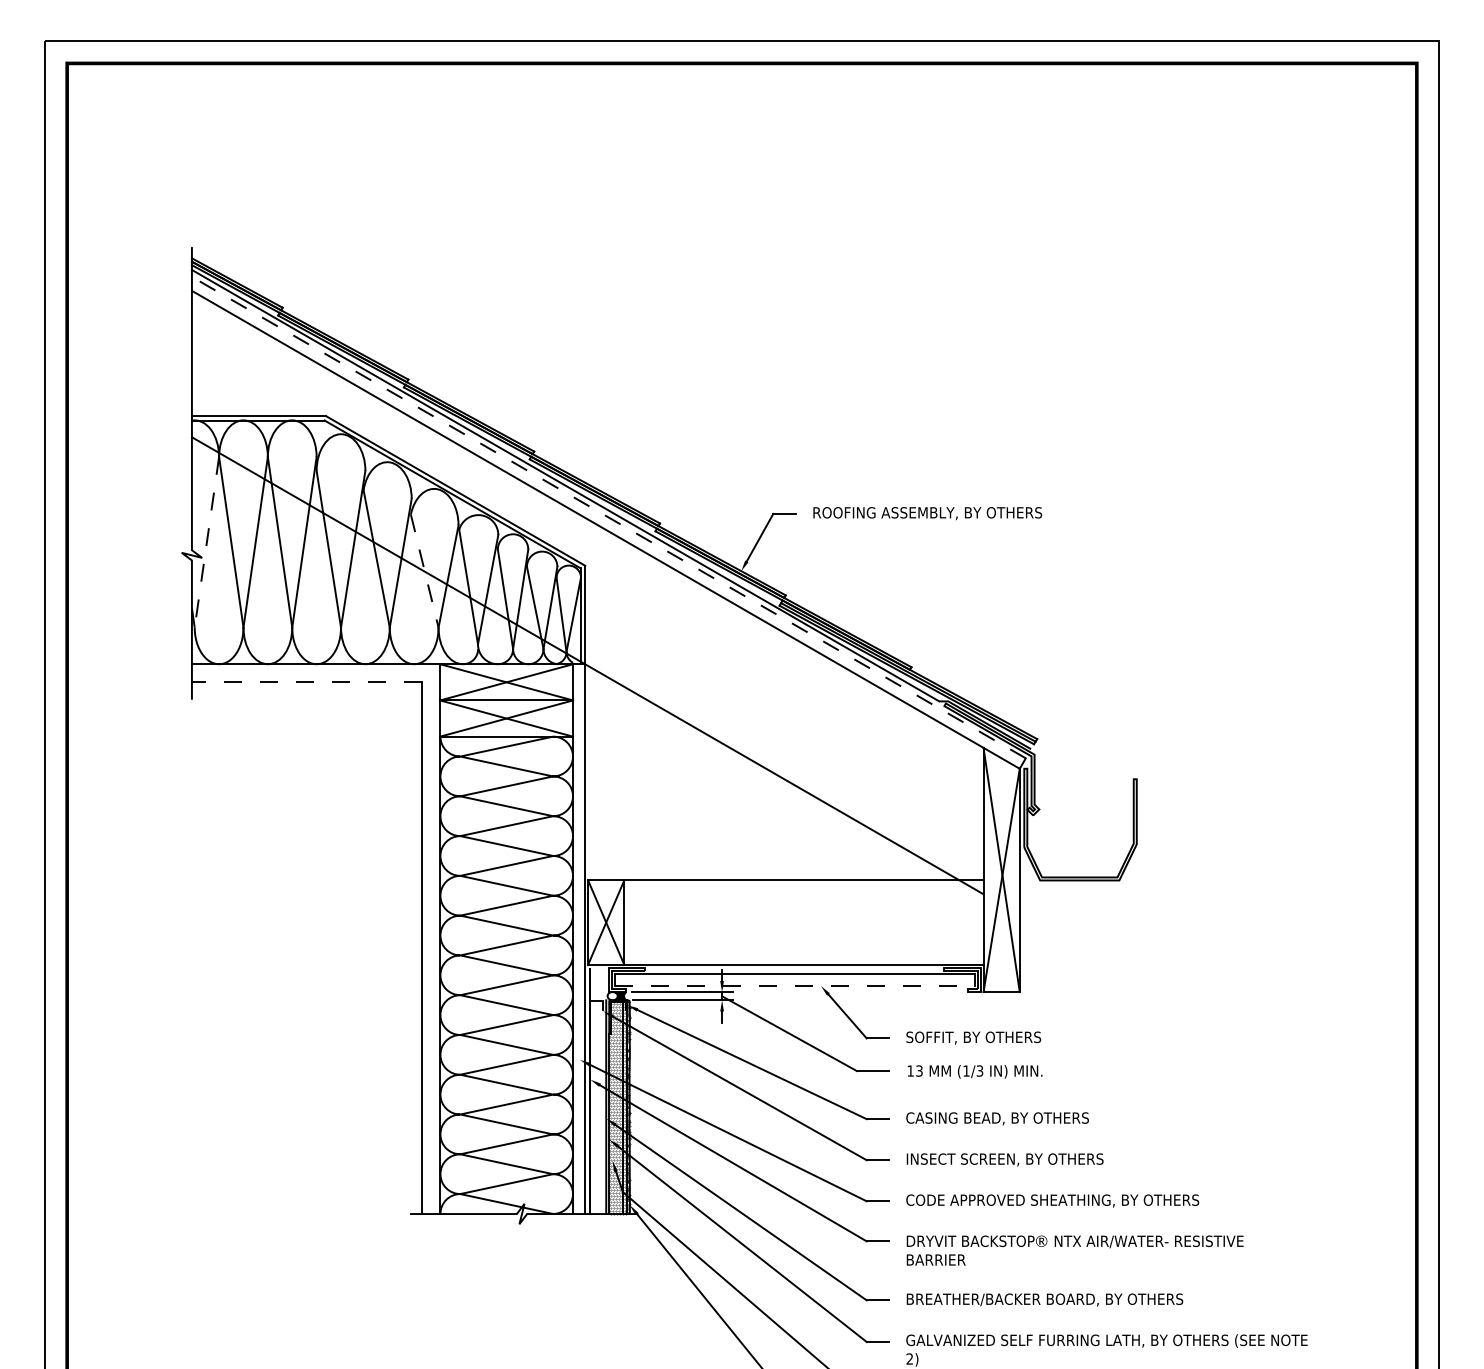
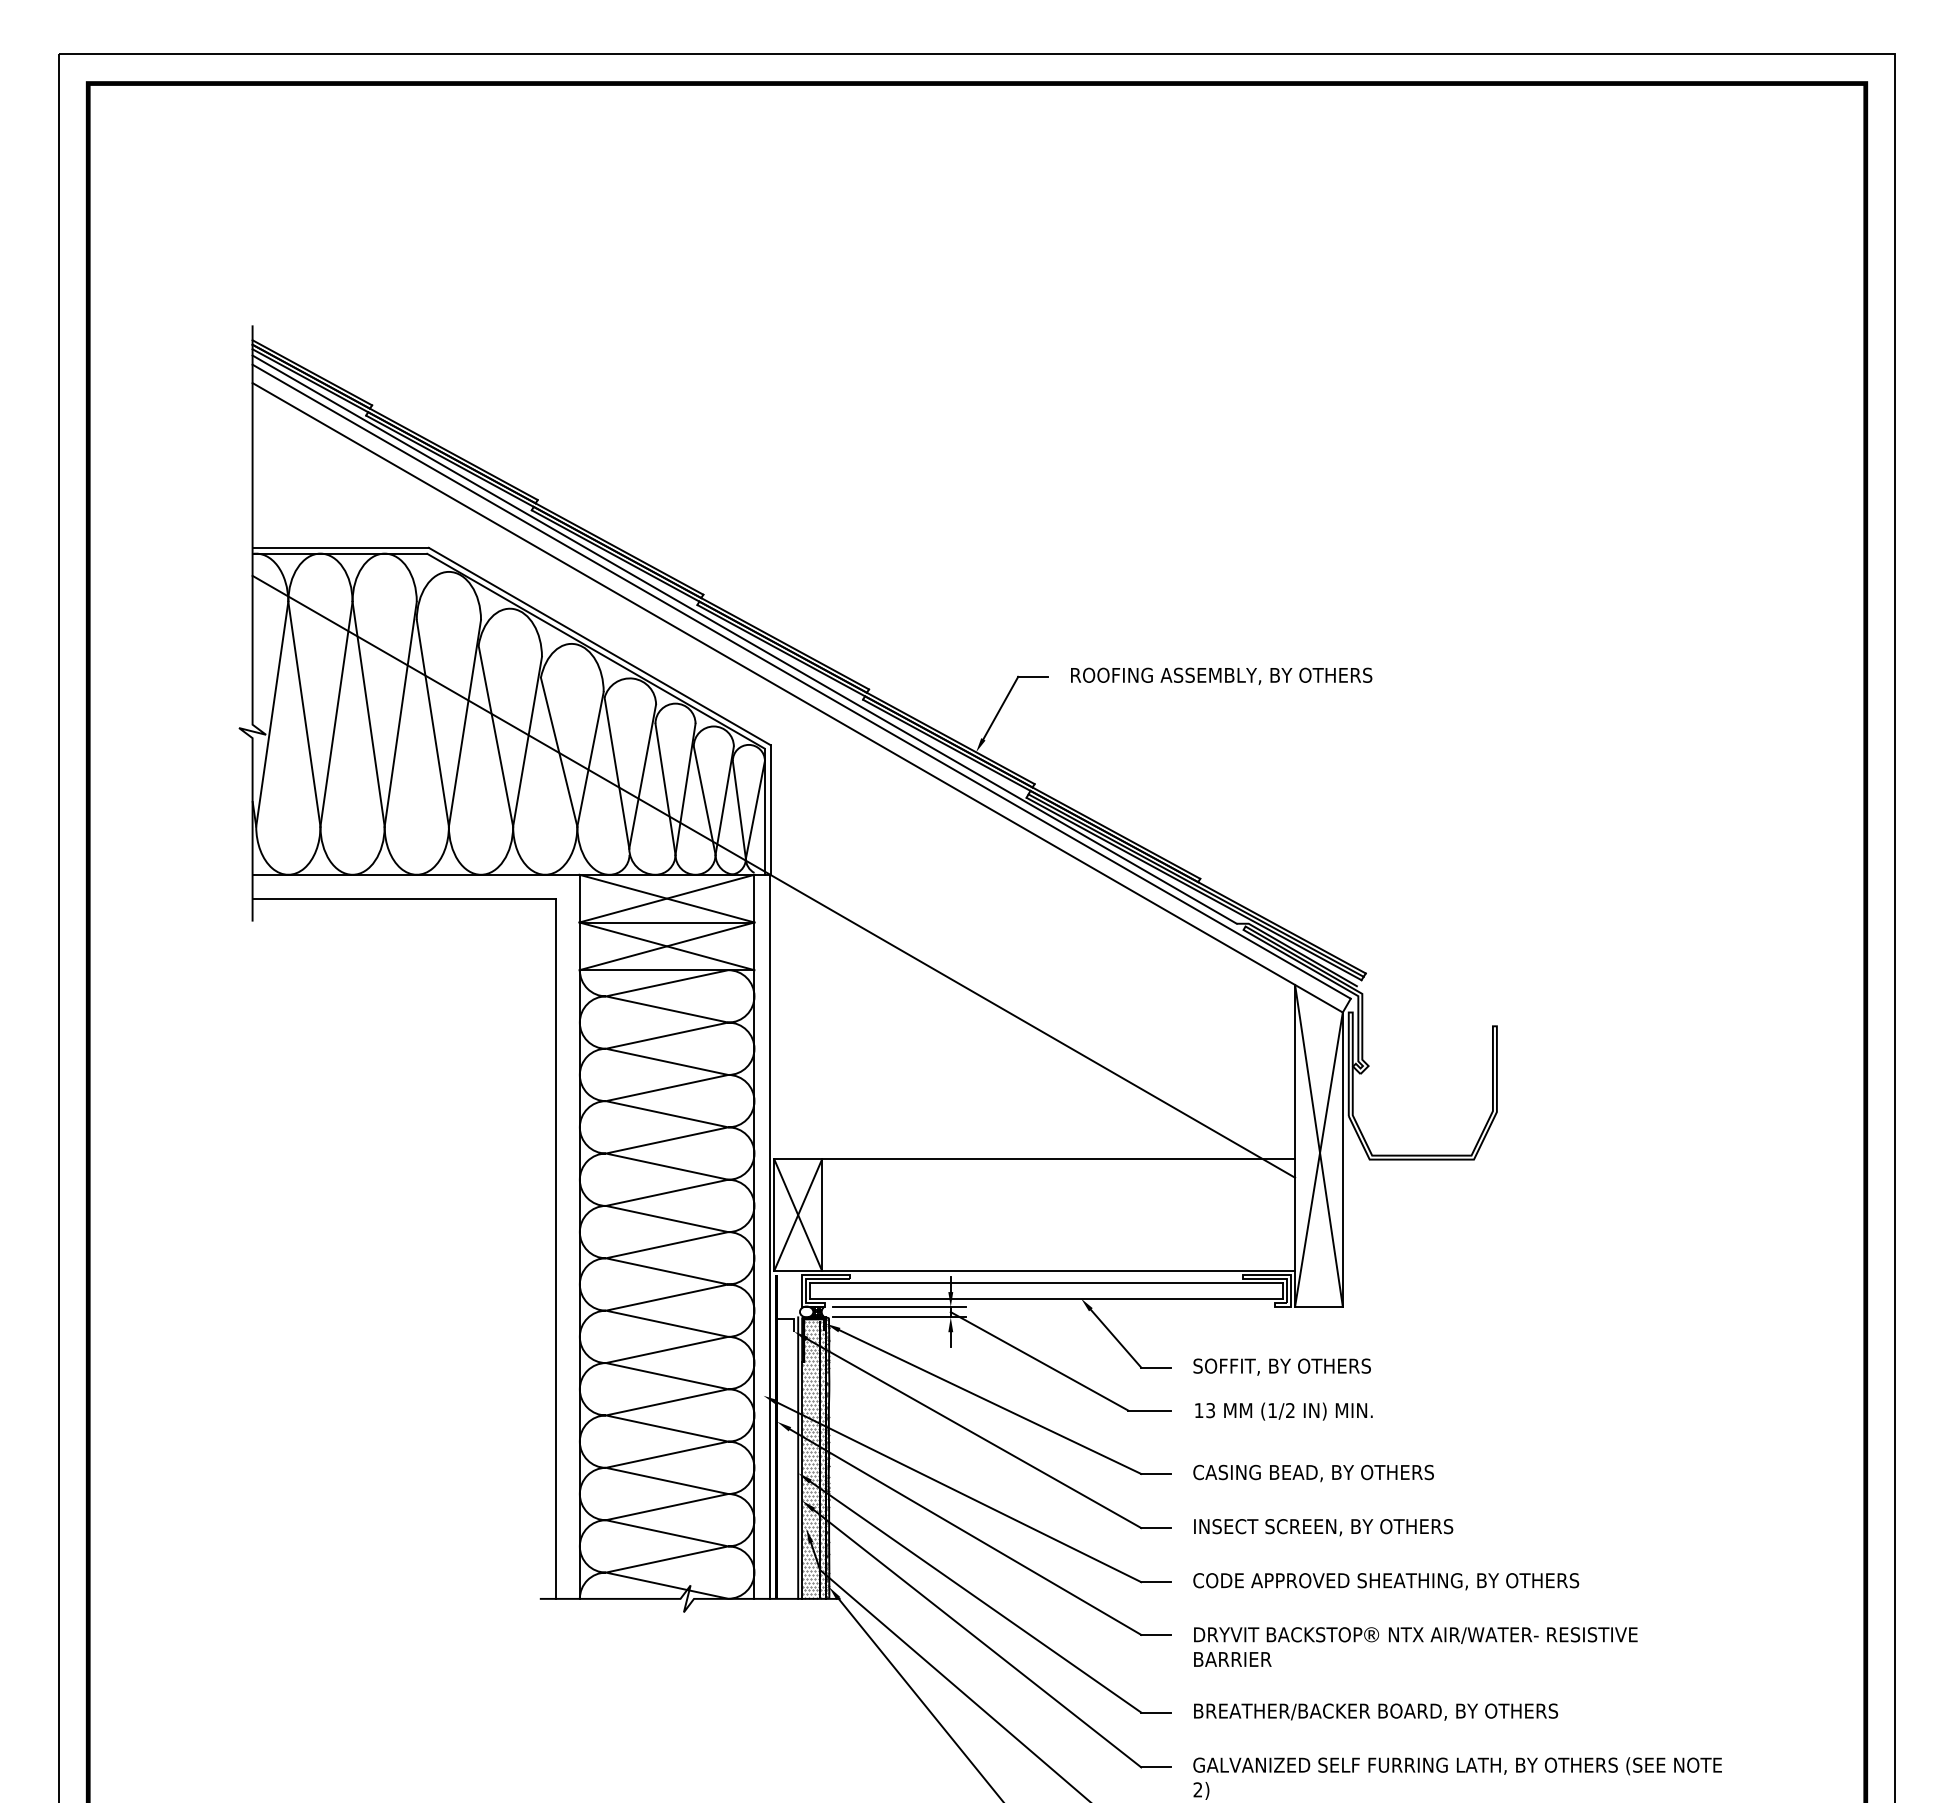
line: (608, 517) -> (801, 681), dashed -> solid
line: (207, 542) -> (272, 714), dashed -> solid
line: (424, 571) -> (559, 752), dashed -> solid
line: (307, 682) -> (404, 898), dashed -> solid
line: (794, 985) -> (1046, 1298), dashed -> solid
text: (980, 1070) -> (1290, 1410), (1/3 -> (1/2

